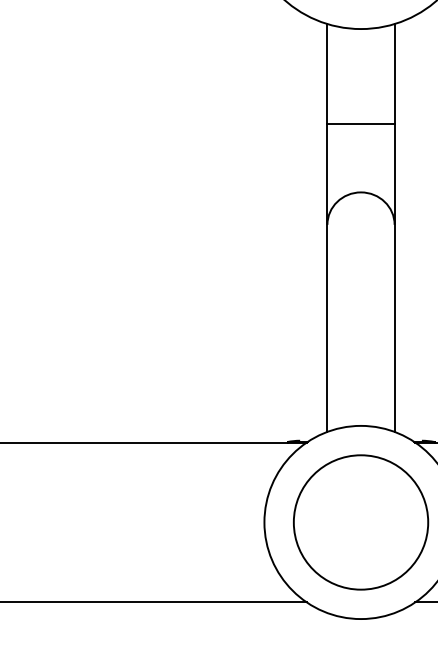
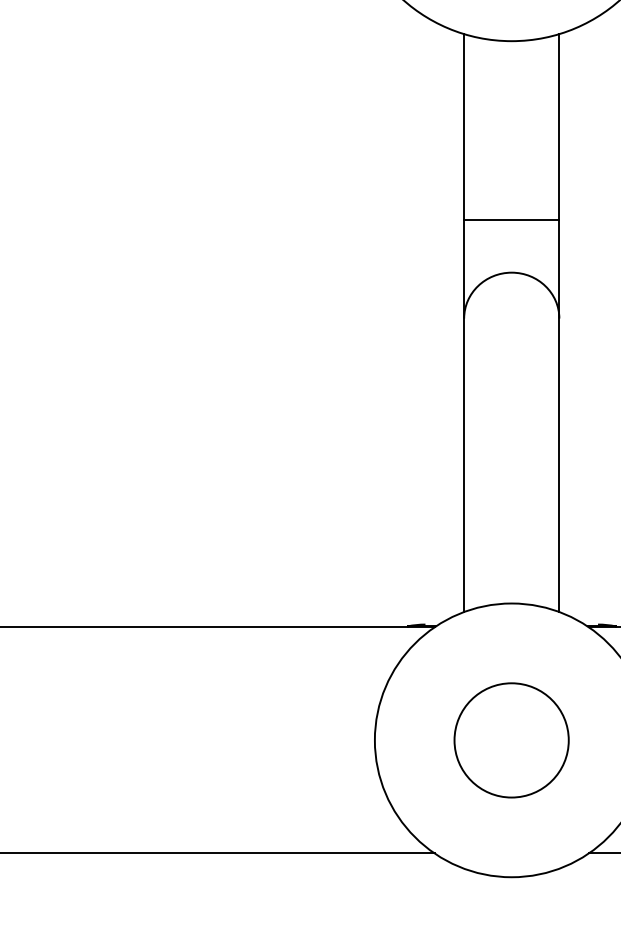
line: (360, 123) -> (511, 220), moved
circle: (360, 522) -> (511, 740), size x0.6

